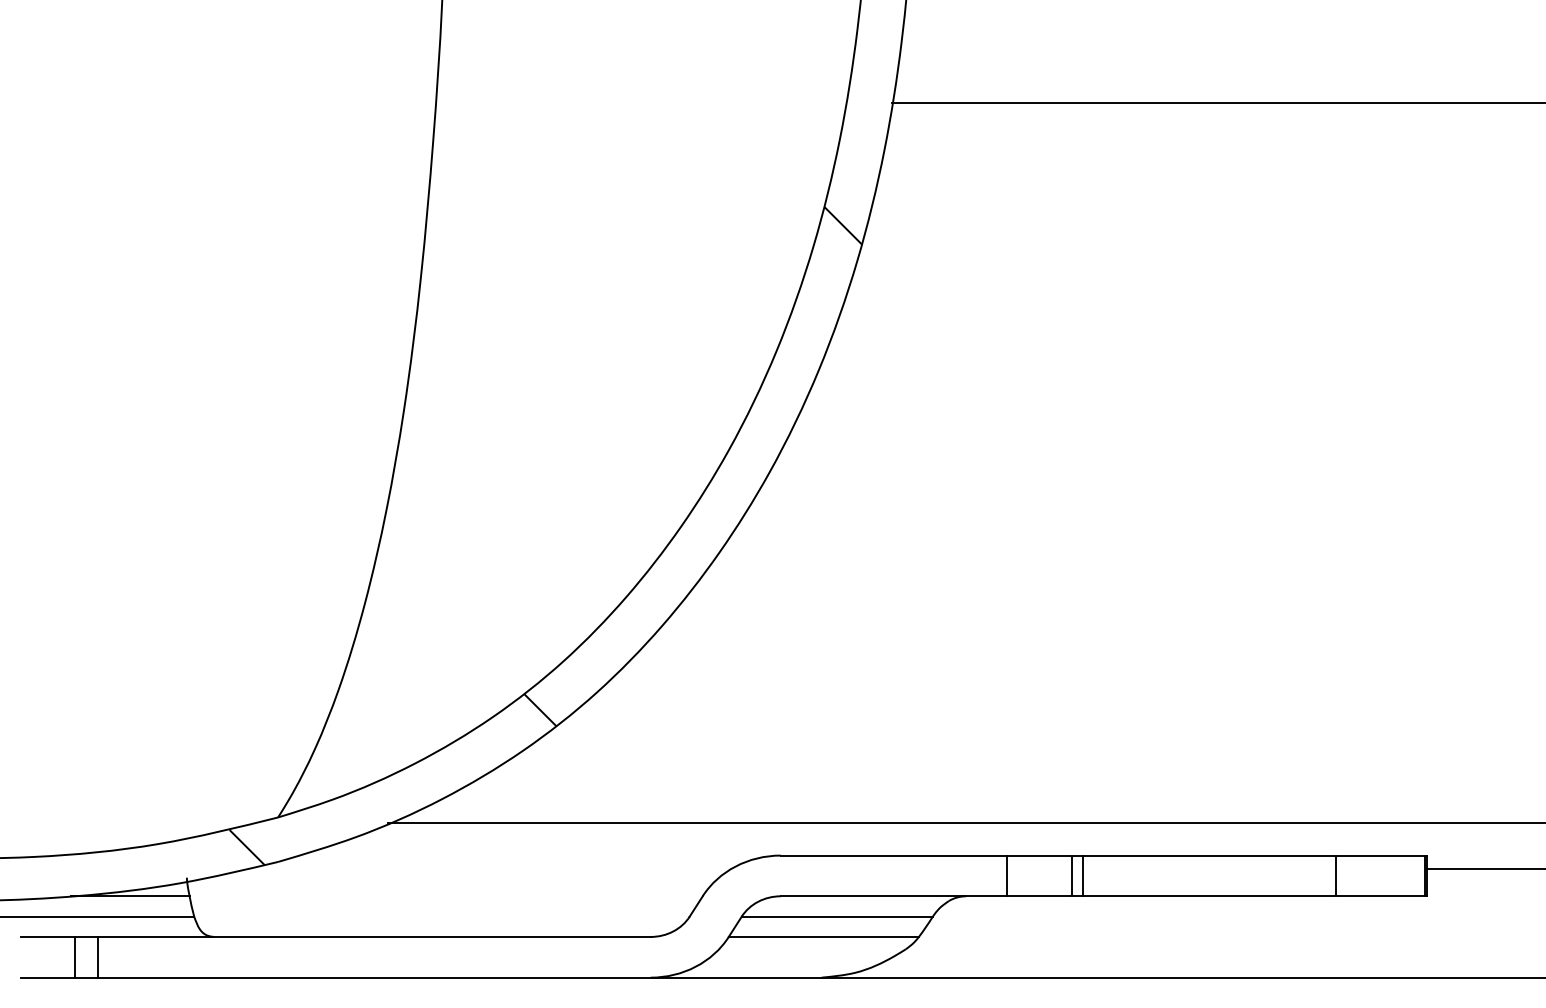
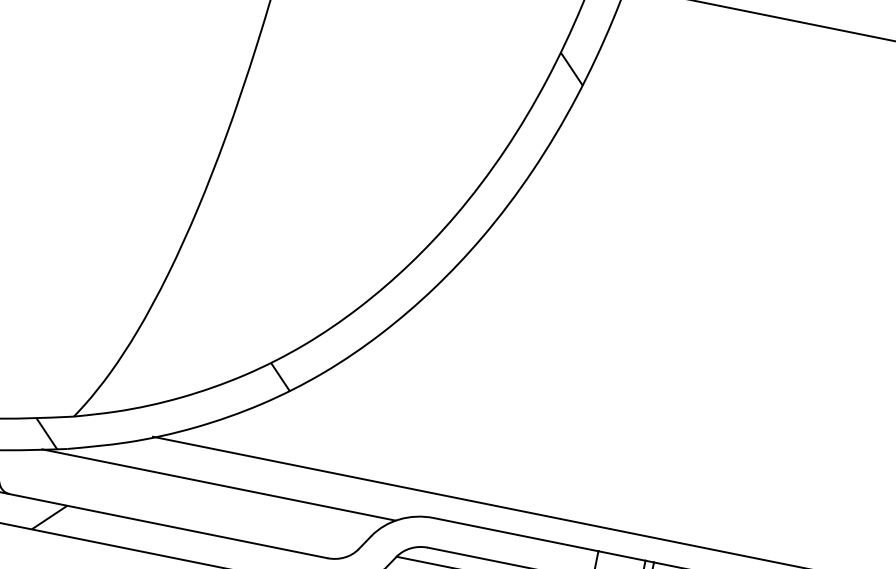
line: (487, 869) -> (218, 485), added
hatch: (272, 956) -> (49, 516), added

